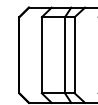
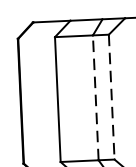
line: (65, 54) -> (96, 96), solid -> dashed
line: (74, 55) -> (111, 97), solid -> dashed

